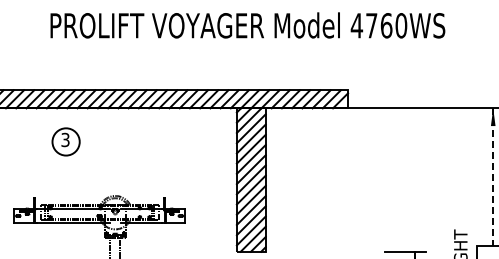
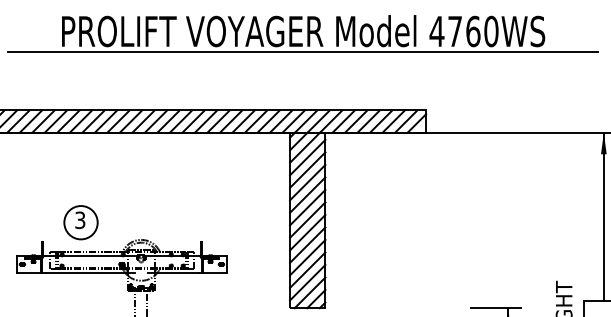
line: (247, 42) -> (303, 52), added
part: (65, 141) -> (80, 222), moved
line: (493, 176) -> (604, 216), dashed -> solid

